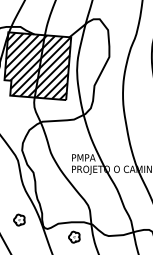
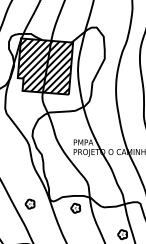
part: (18, 219) -> (29, 203), moved

